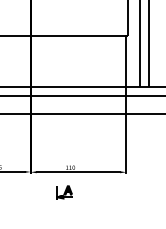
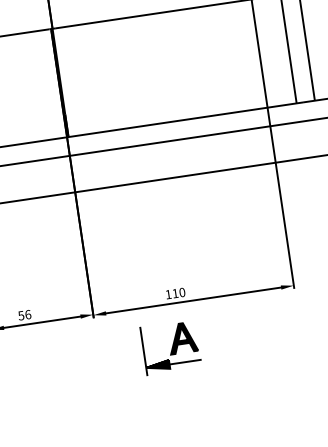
part: (64, 192) -> (170, 347), size x1.67

